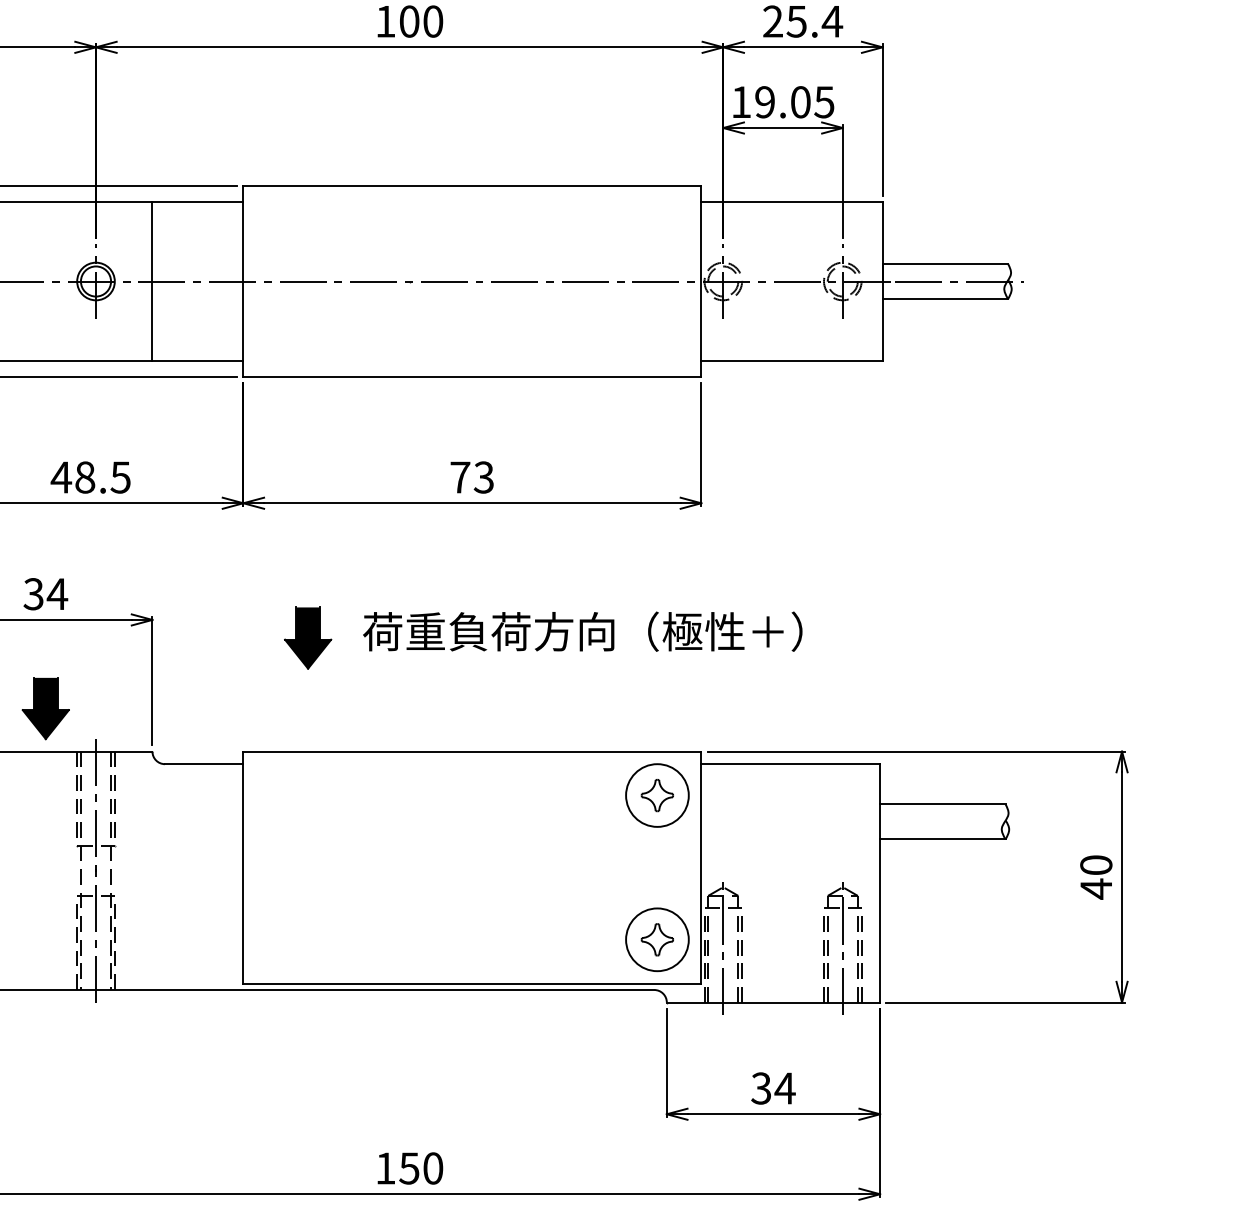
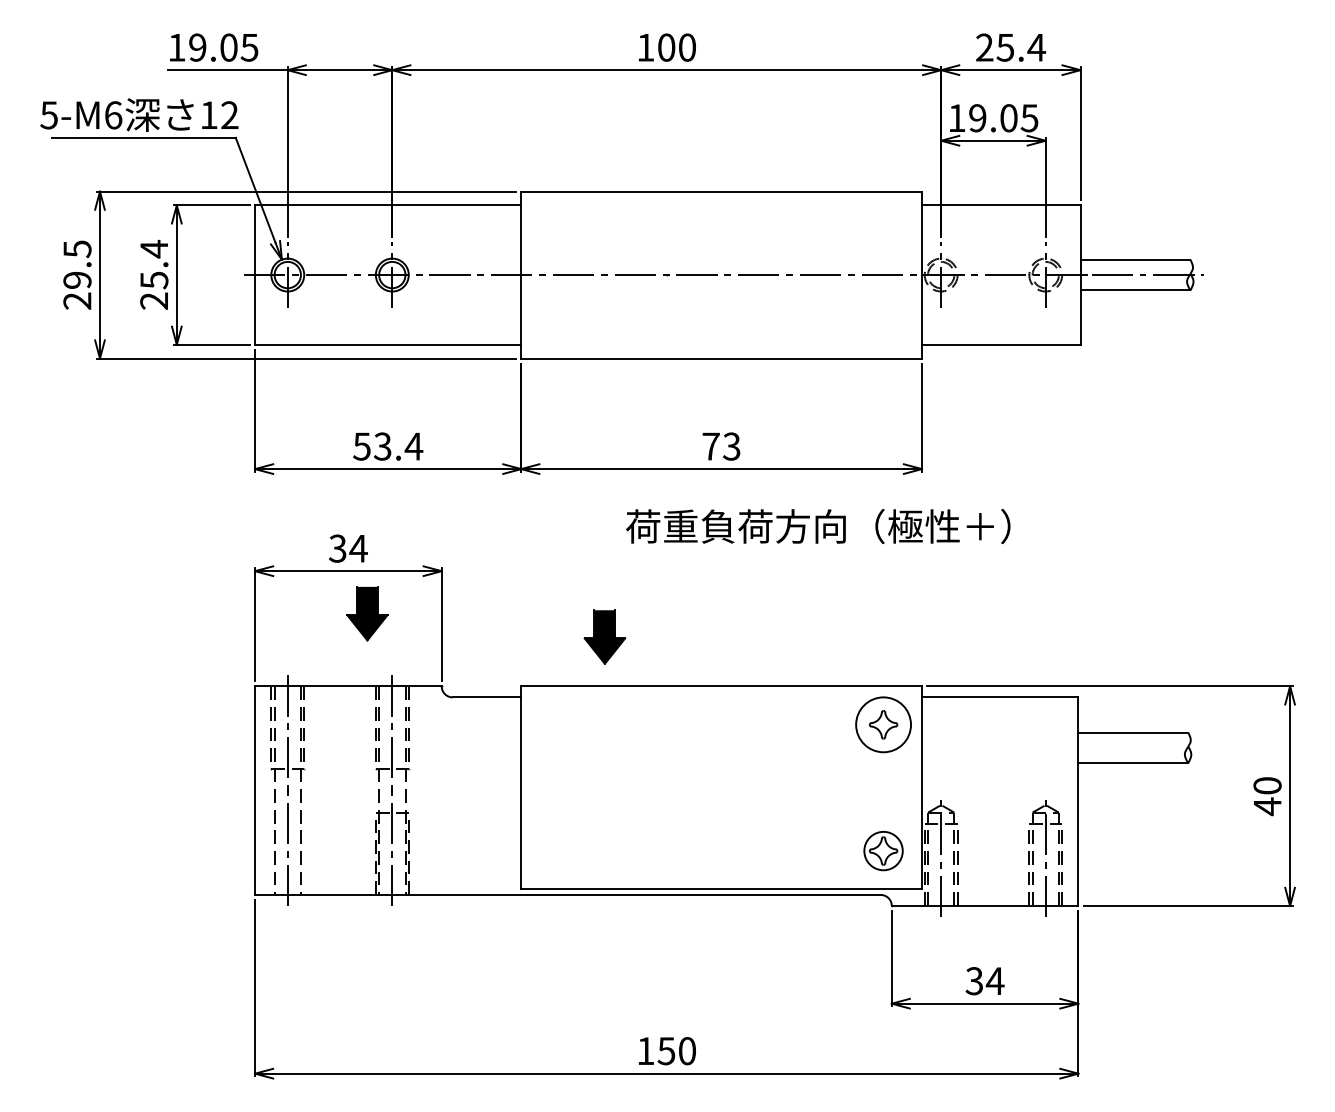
line: (152, 280) -> (441, 274), removed
text: (90, 477) -> (387, 446), 48.5 -> 53.4
text: (583, 631) -> (818, 526), moved
part: (307, 637) -> (604, 636), moved
part: (45, 708) -> (367, 613), moved
circle: (657, 939) -> (883, 850), size x0.7

